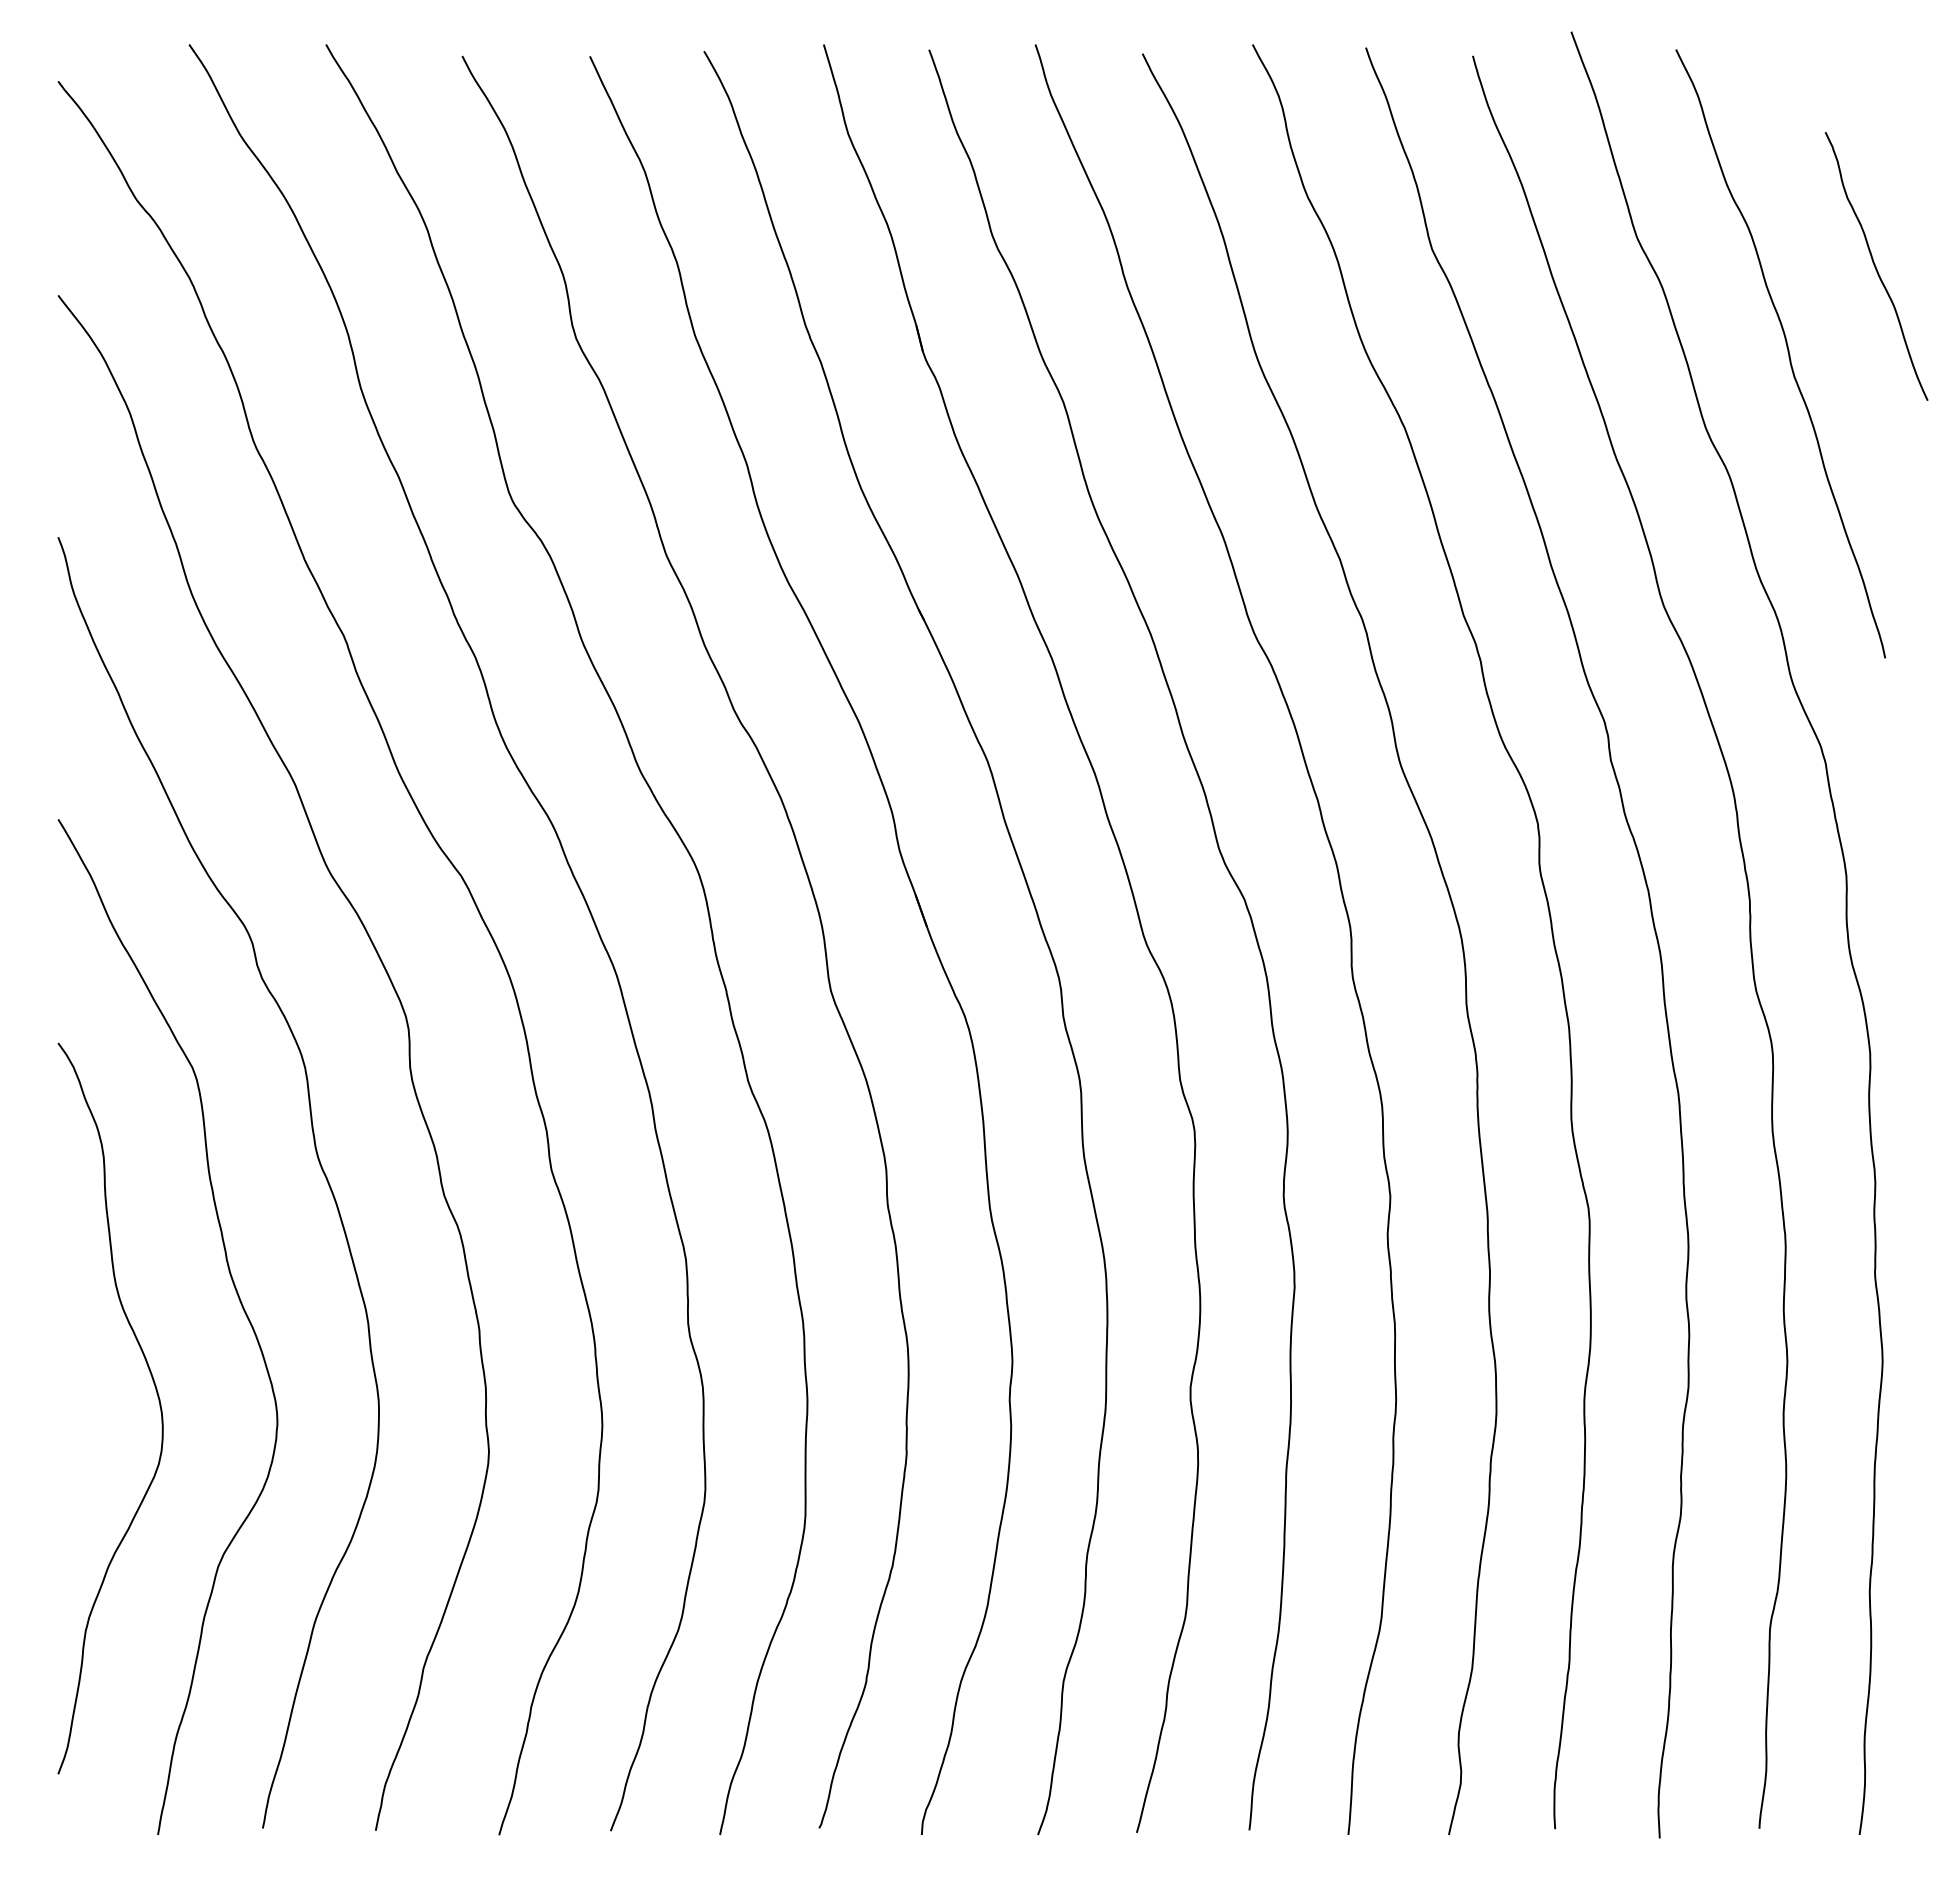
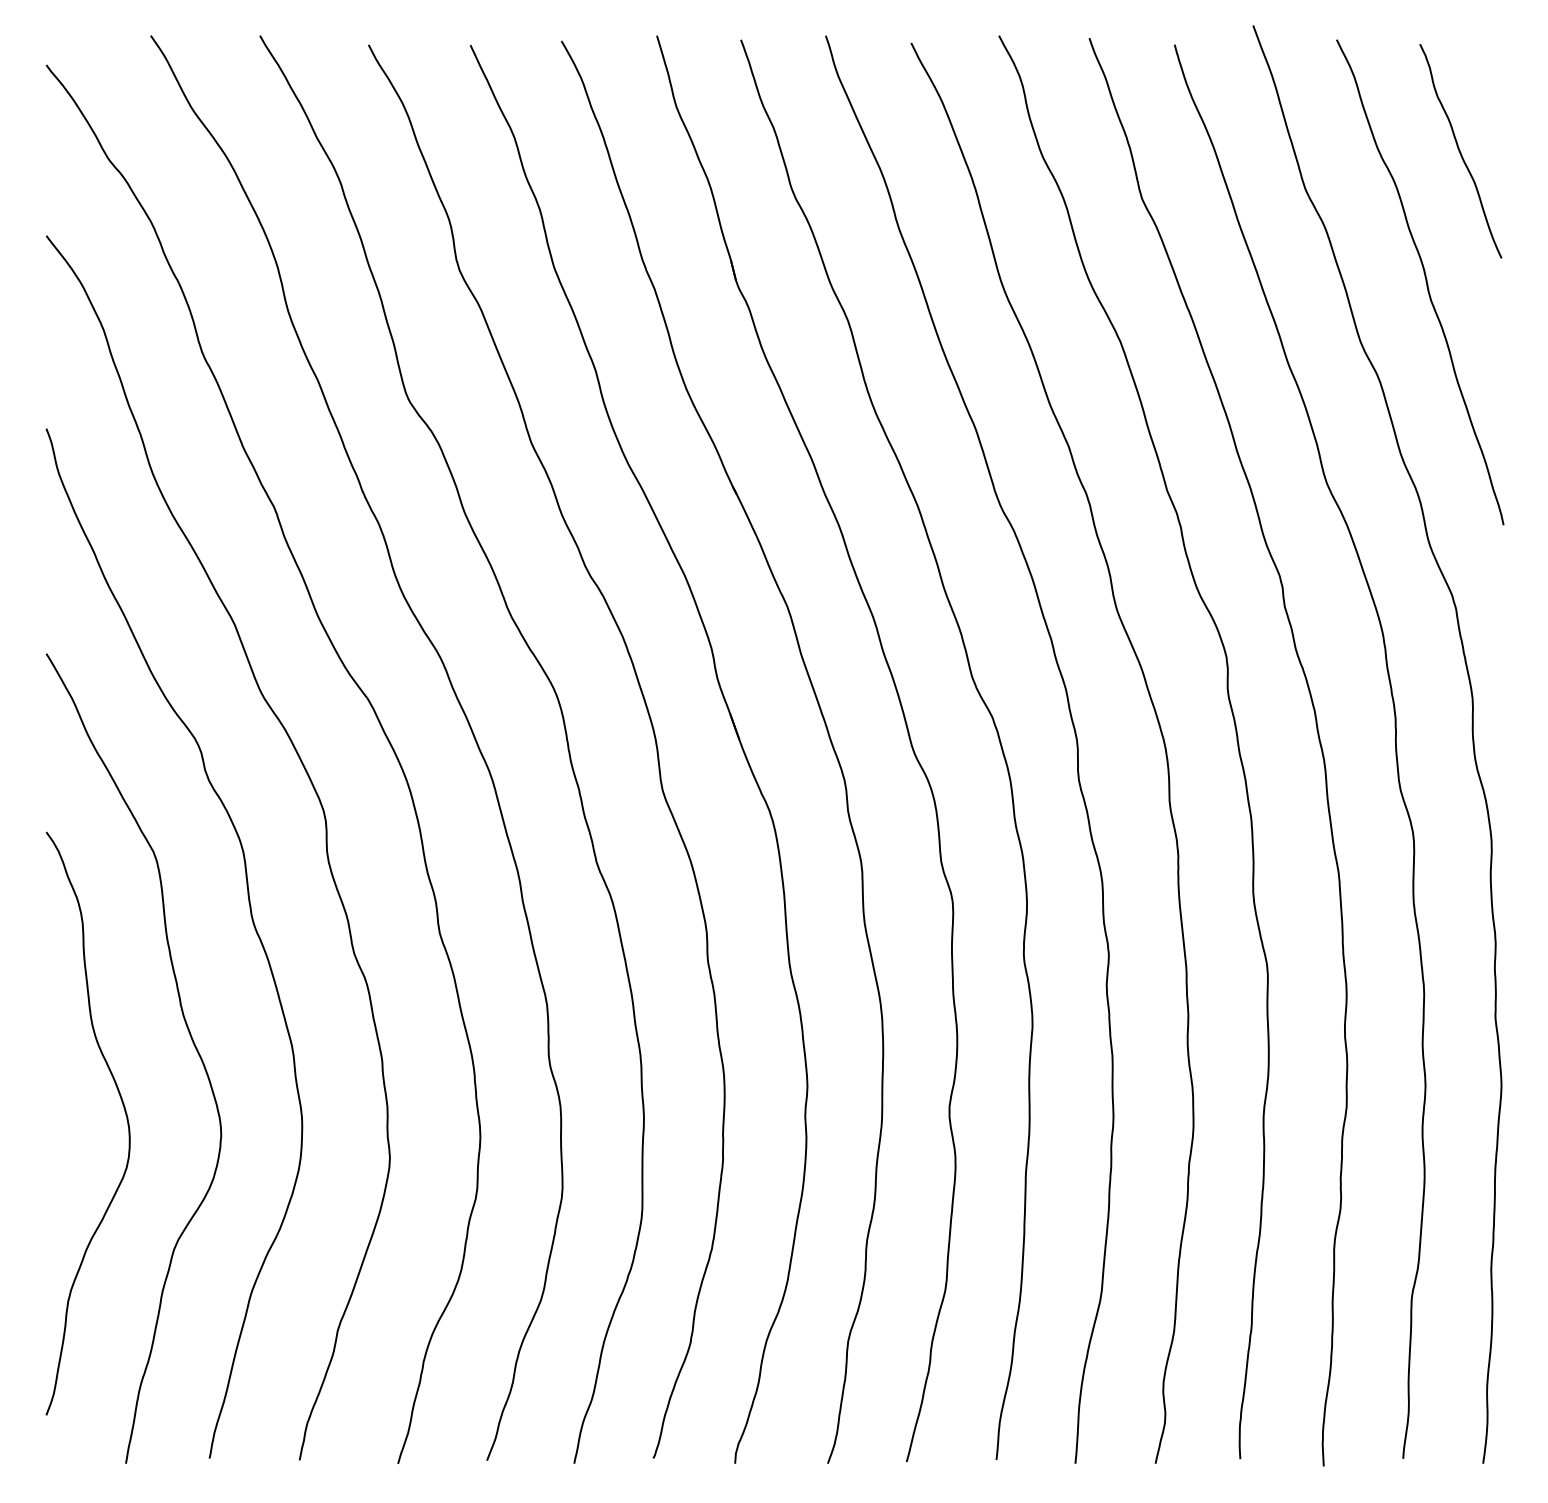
curve: (1876, 266) -> (1460, 151), moved

